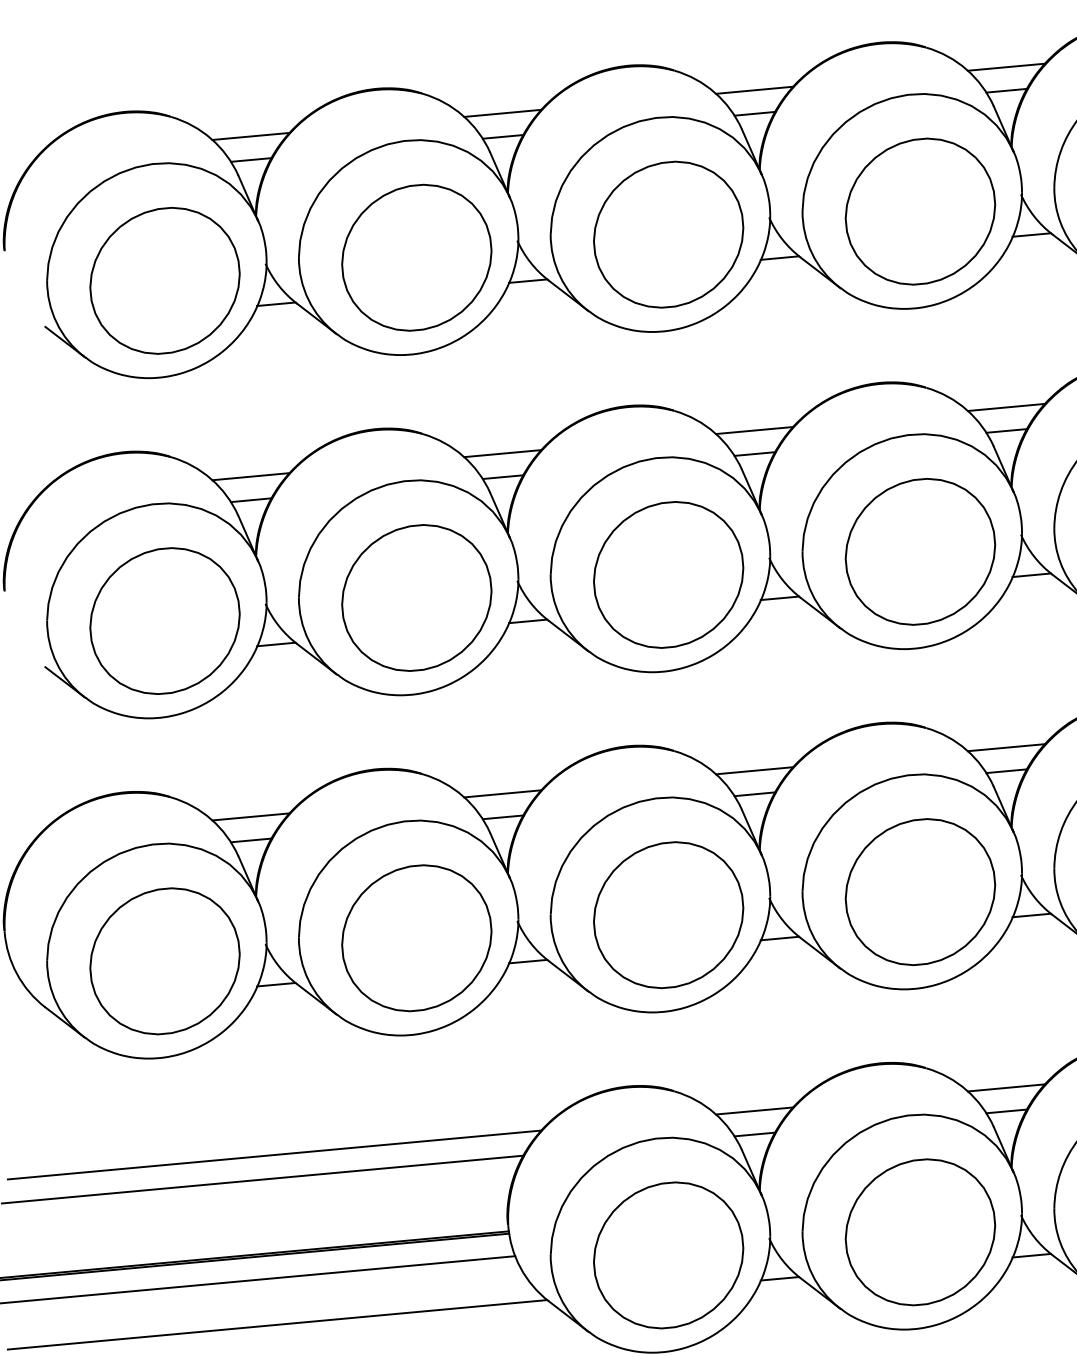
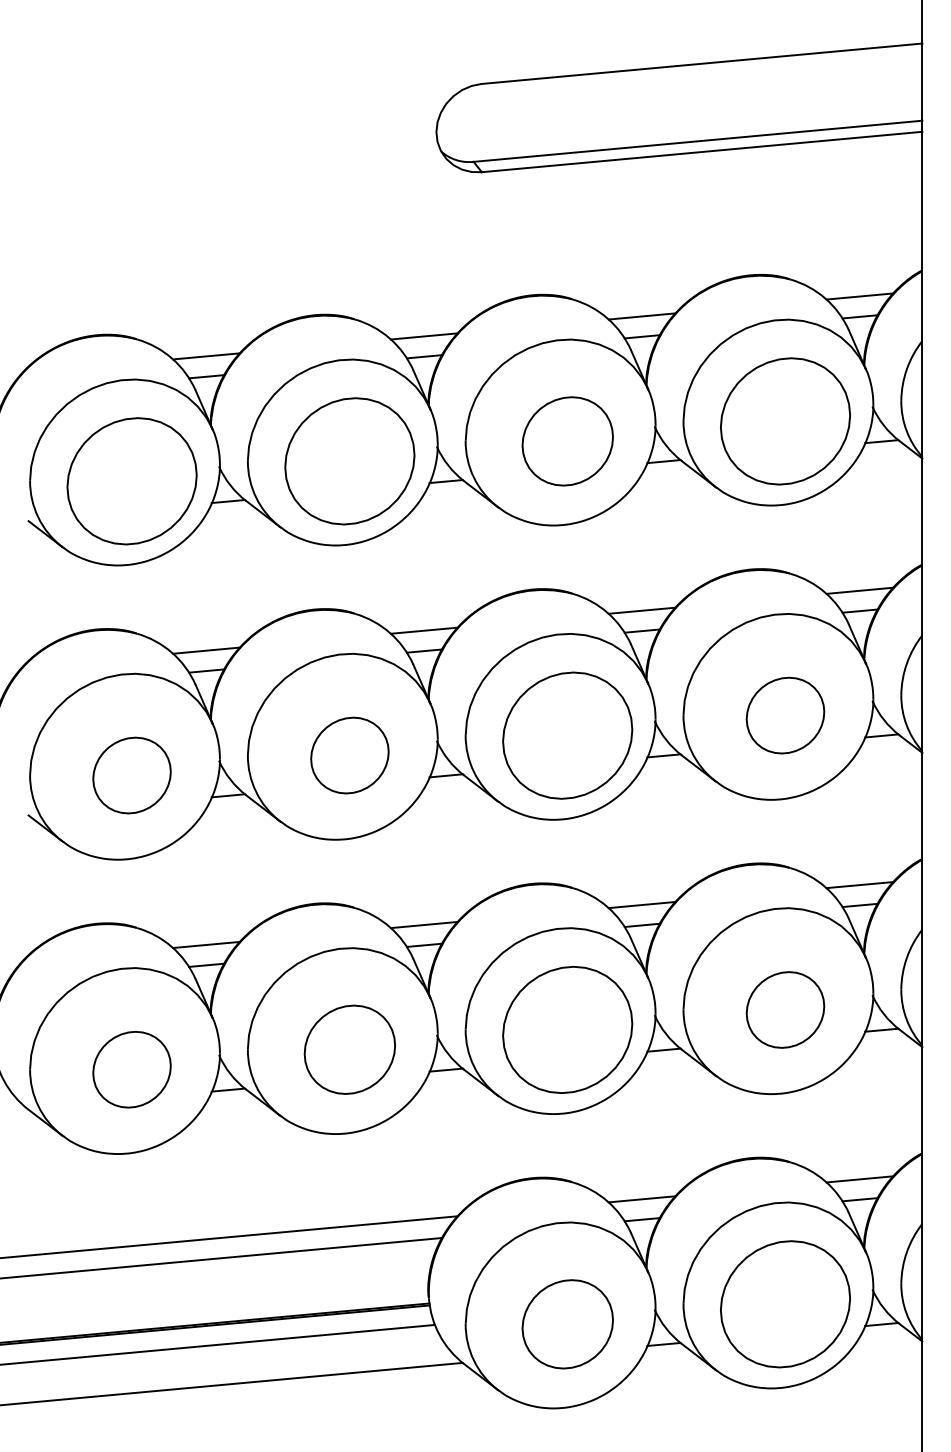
part: (668, 234) -> (567, 441), size x0.7
part: (920, 551) -> (785, 715), size x0.6
part: (416, 597) -> (349, 755), size x0.6
part: (164, 620) -> (131, 775), size x0.6
part: (920, 891) -> (785, 1009), size x0.6
part: (416, 937) -> (349, 1049), size x0.7
part: (164, 960) -> (131, 1069), size x0.6
part: (668, 1255) -> (567, 1324), size x0.7

